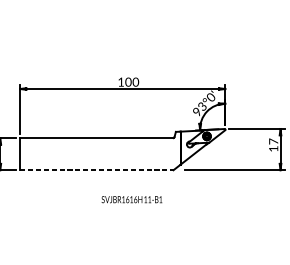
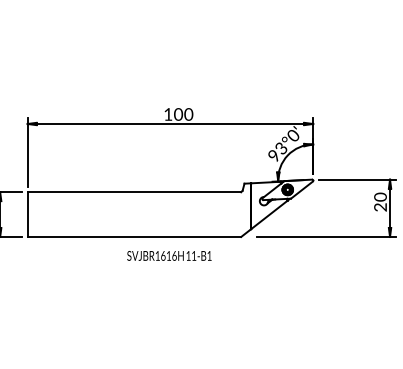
text: (273, 144) -> (380, 201), 17 -> 20
line: (96, 169) -> (134, 236), dashed -> solid
text: (132, 199) -> (169, 255), moved

